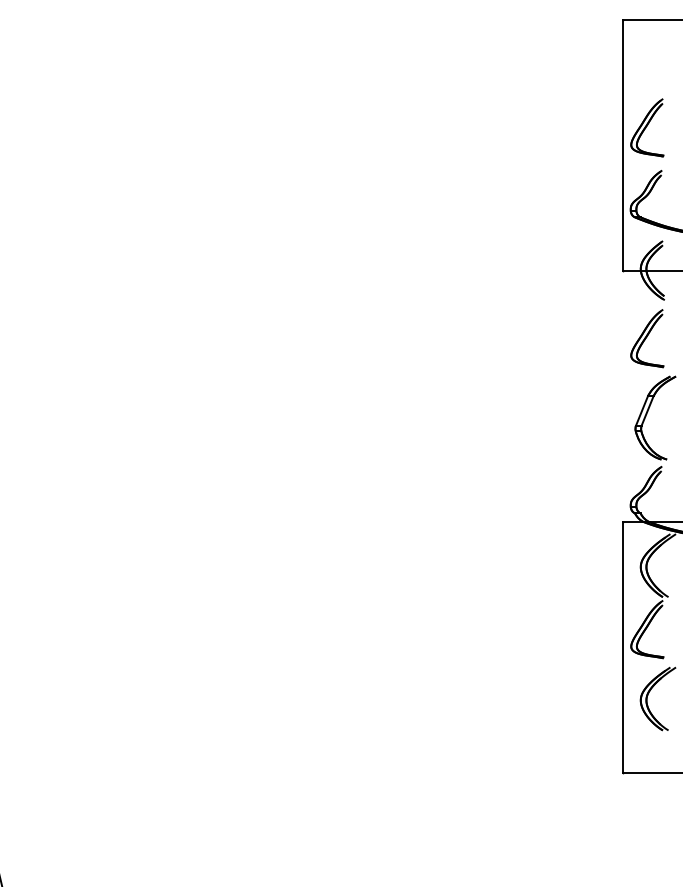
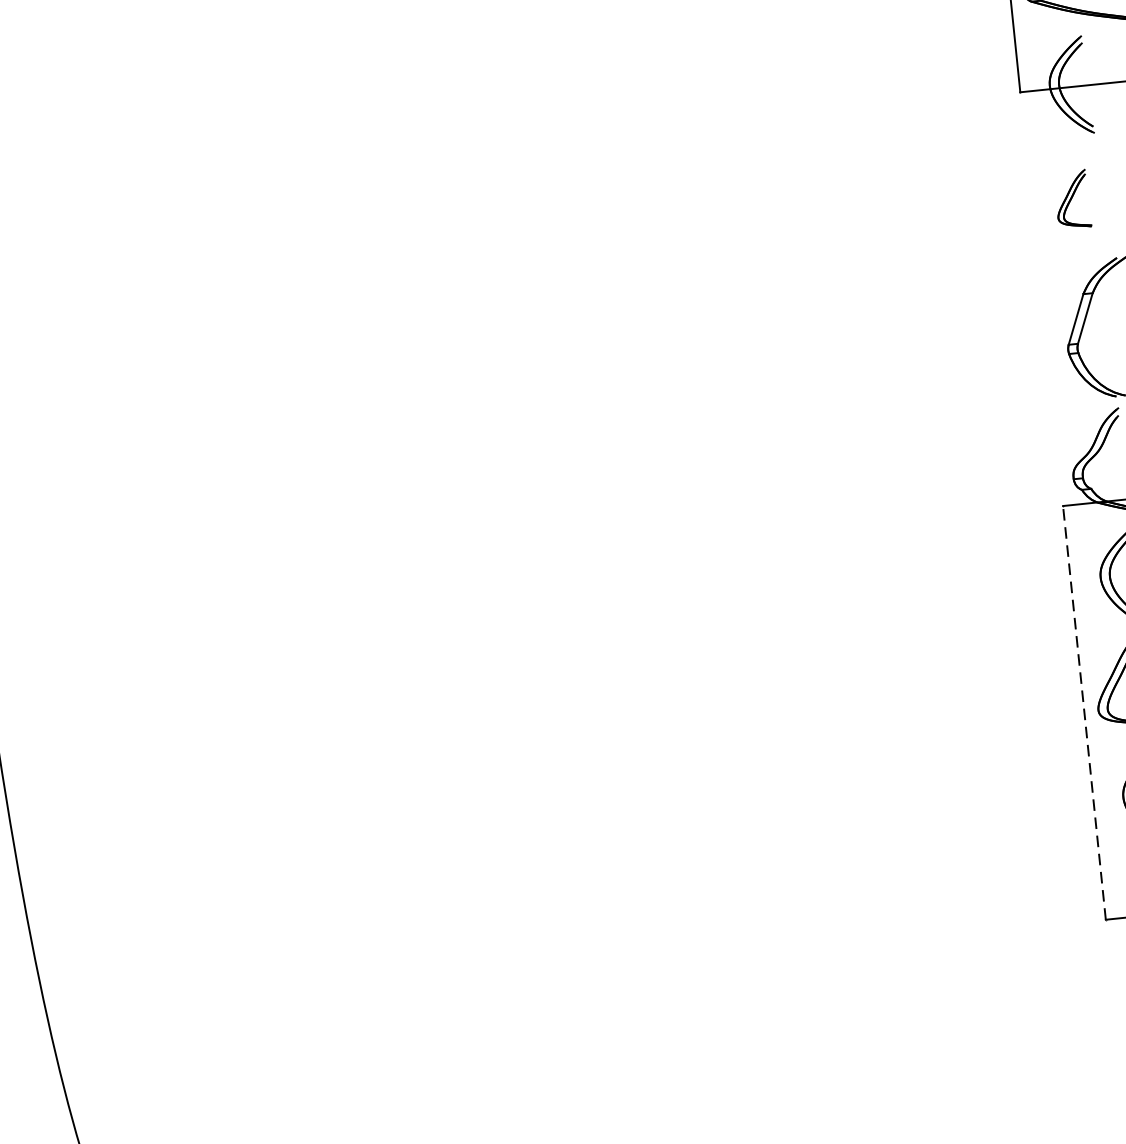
part: (647, 338) -> (1072, 199), size x0.6
line: (622, 646) -> (1083, 711), solid -> dashed

